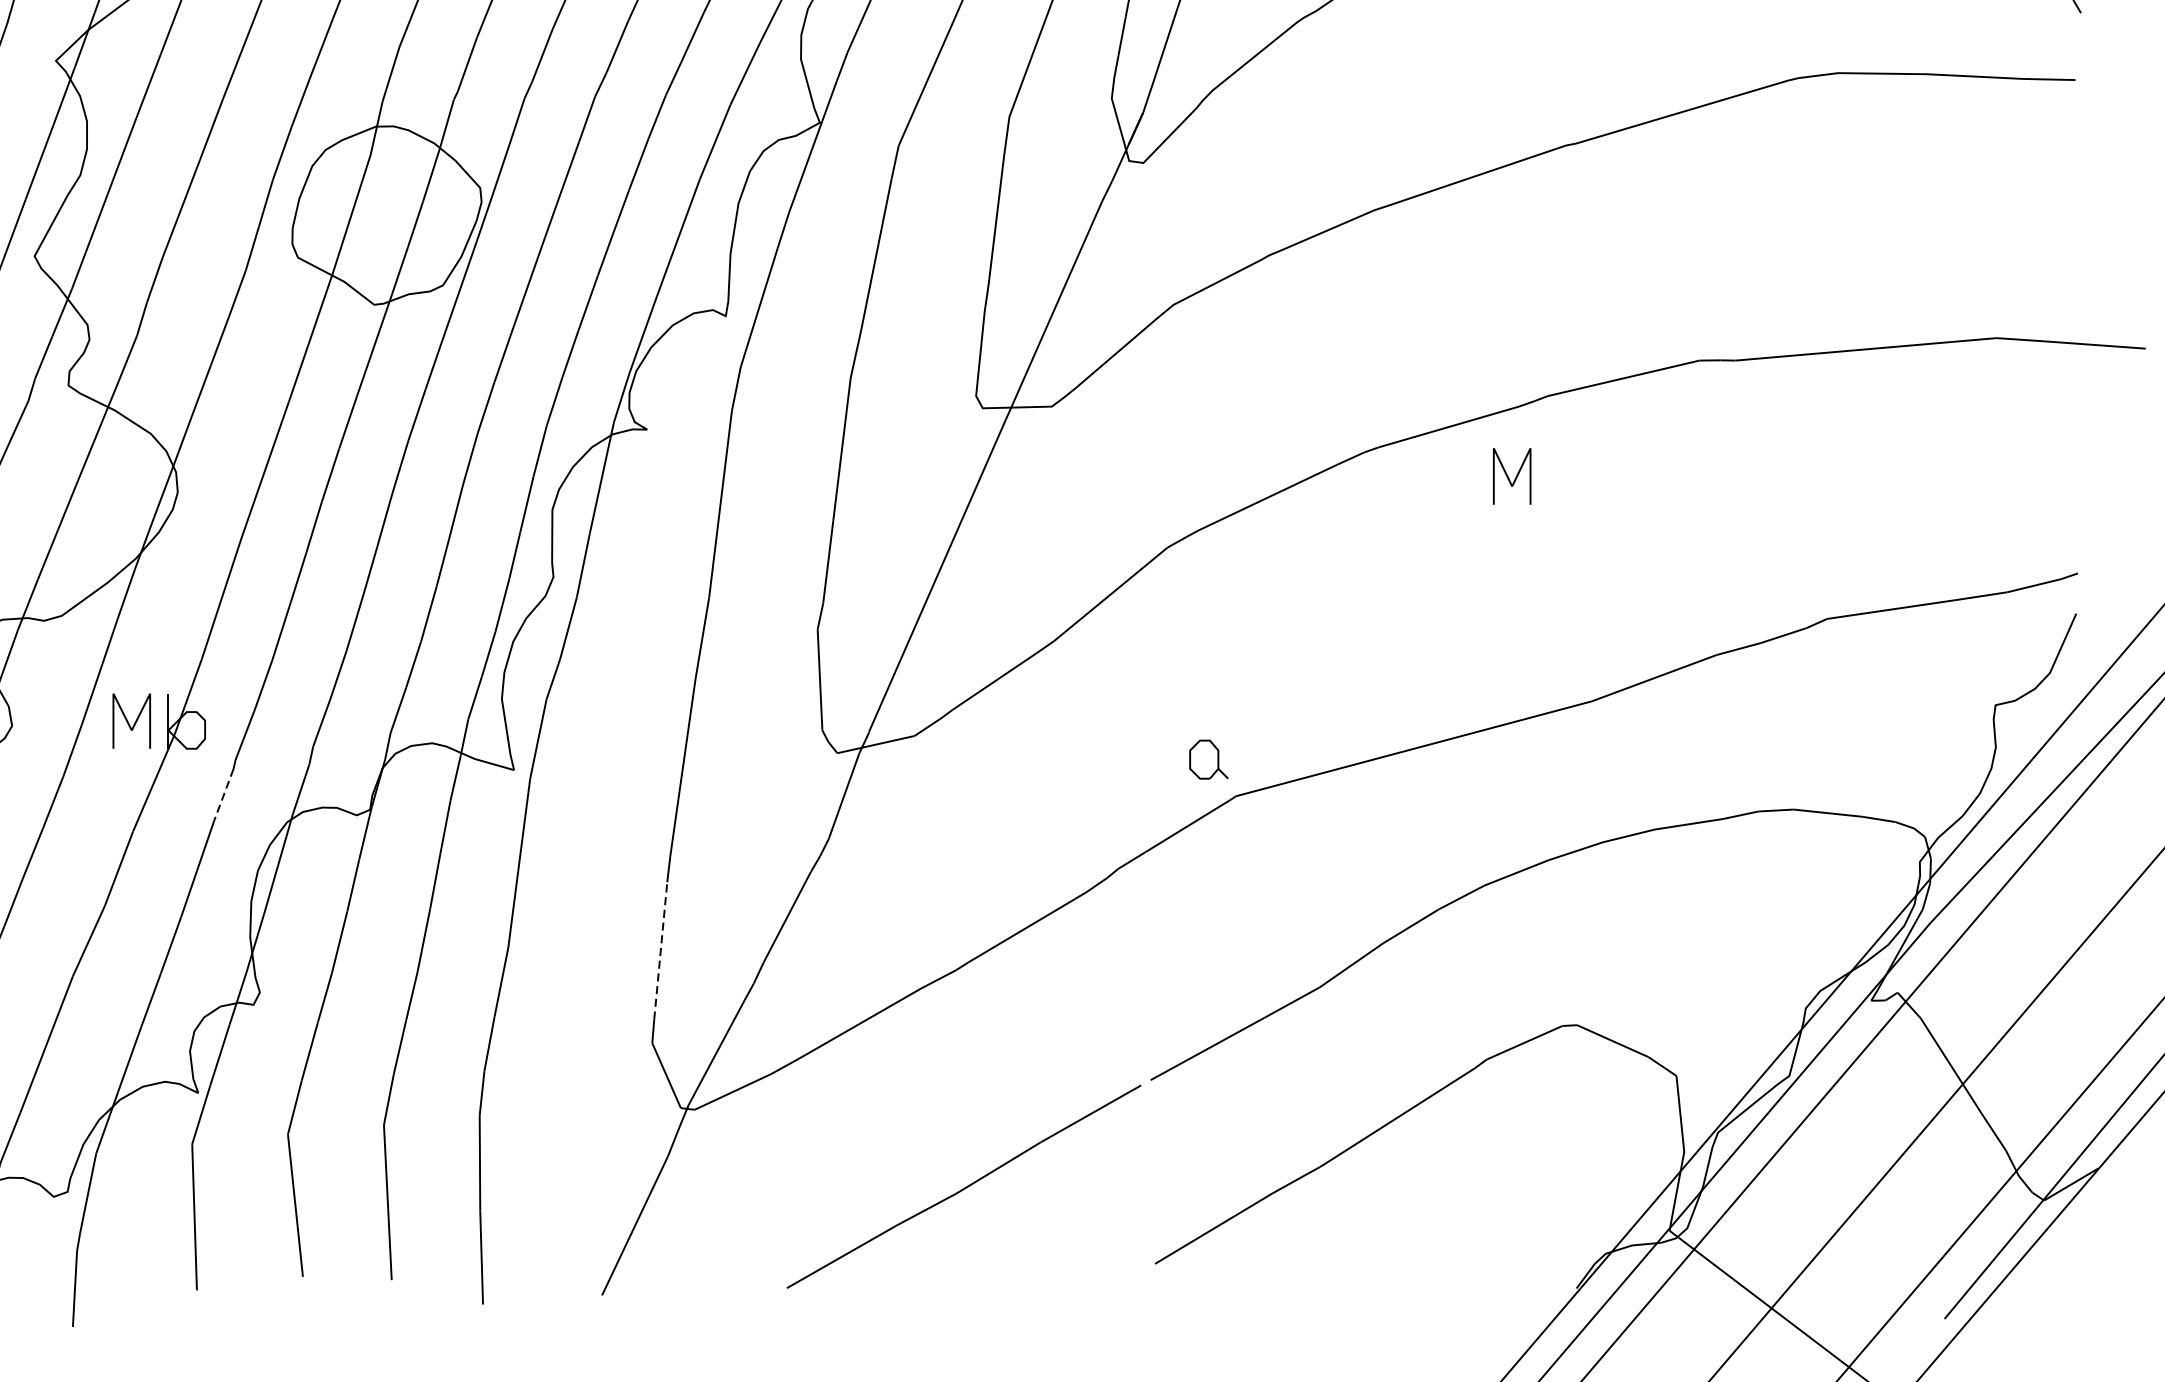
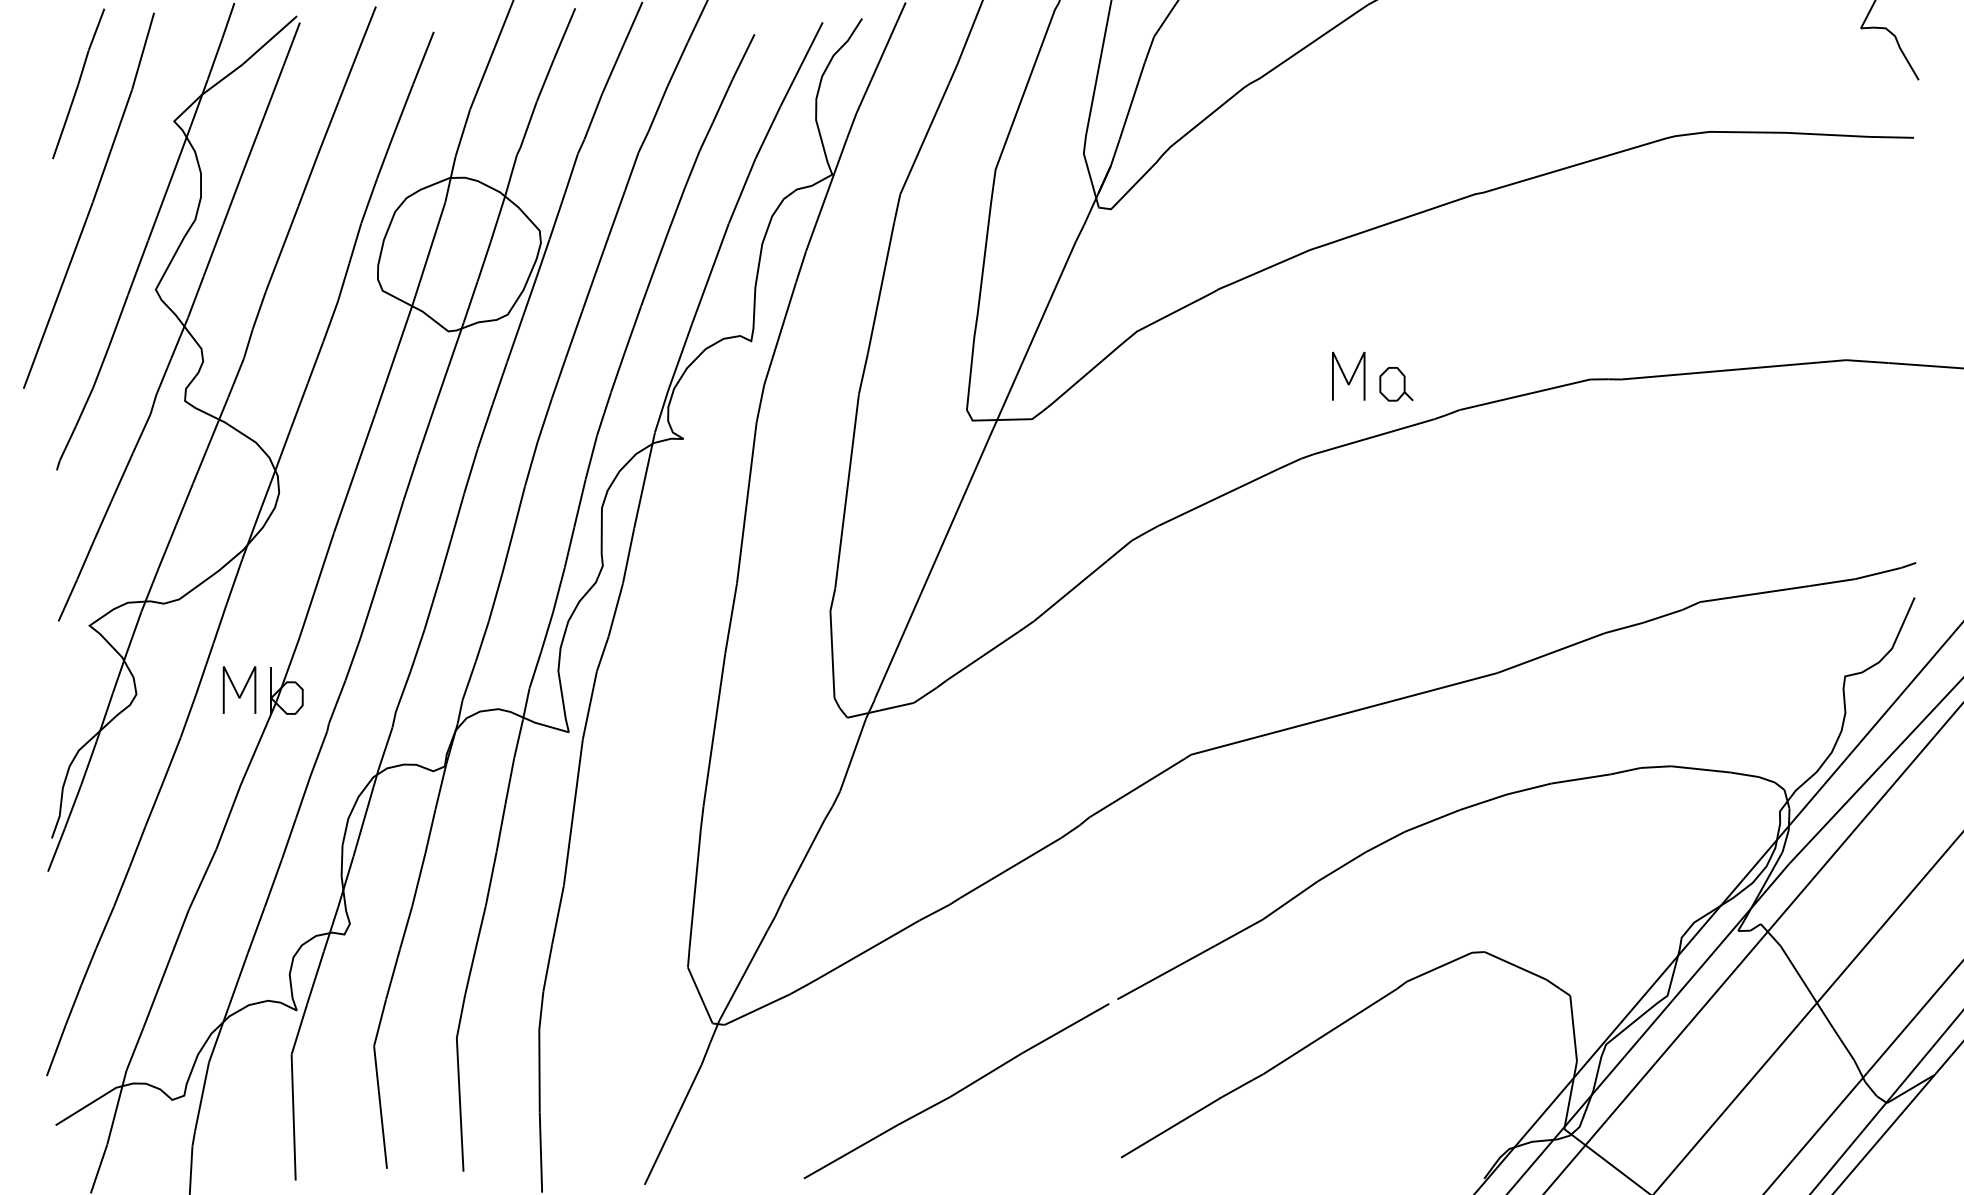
line: (1509, 477) -> (1346, 377), moved
part: (1208, 759) -> (1396, 384), moved
line: (223, 794) -> (318, 753), dashed -> solid
line: (661, 950) -> (695, 887), dashed -> solid

